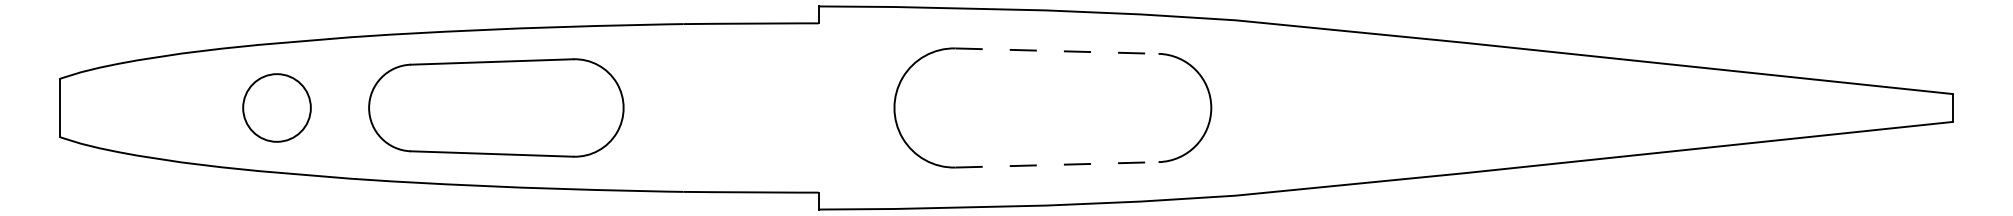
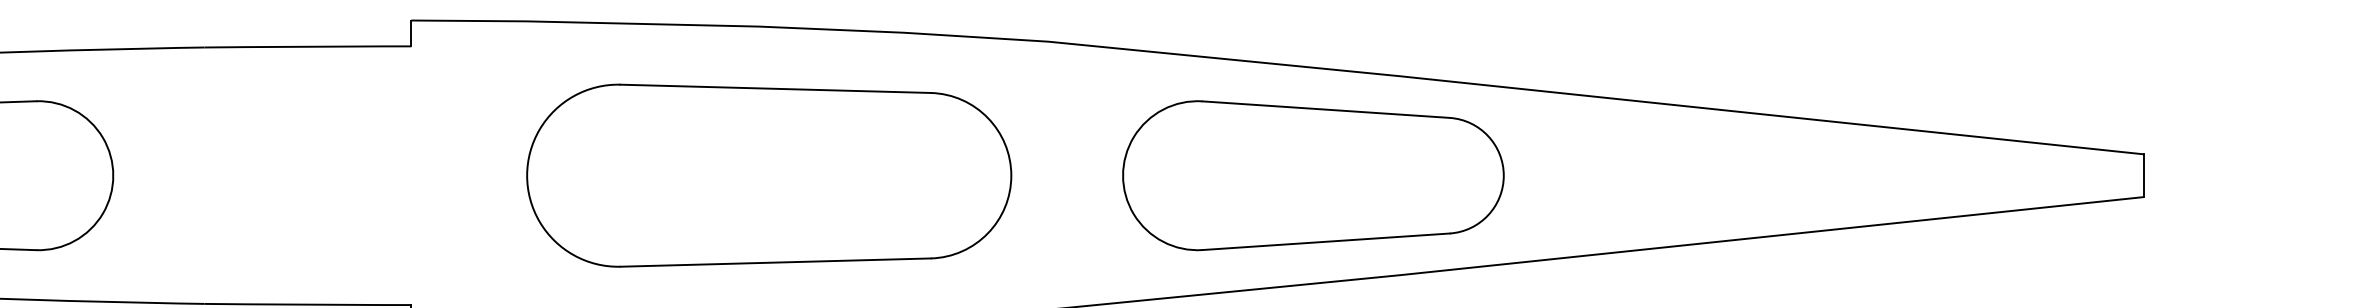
line: (1057, 51) -> (776, 89), dashed -> solid
part: (1408, 107) -> (1312, 174), added
line: (1057, 164) -> (776, 262), dashed -> solid

